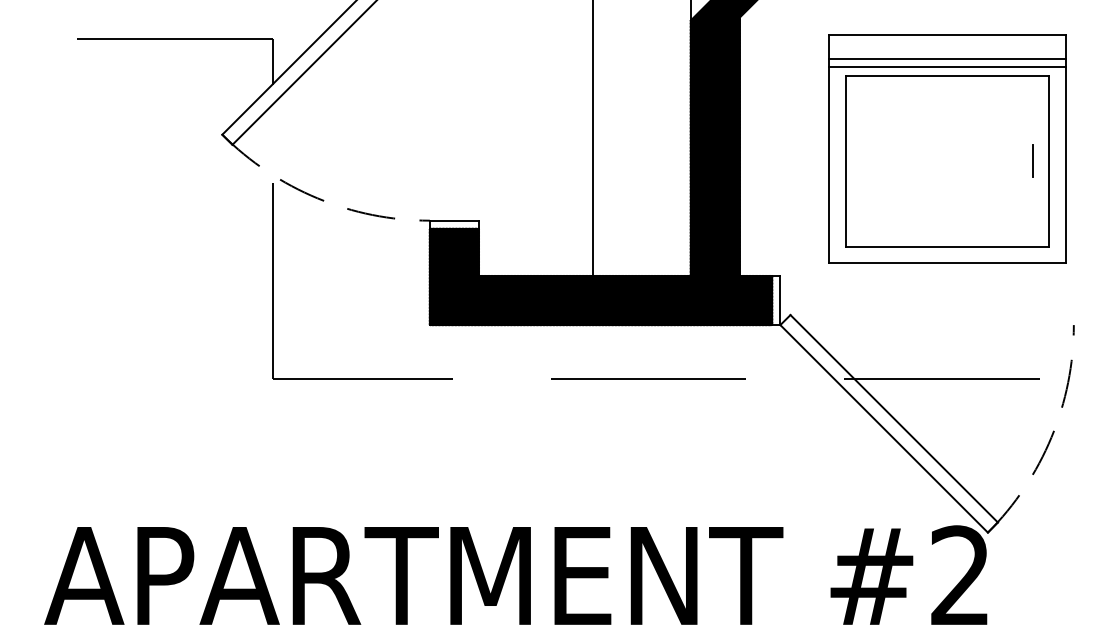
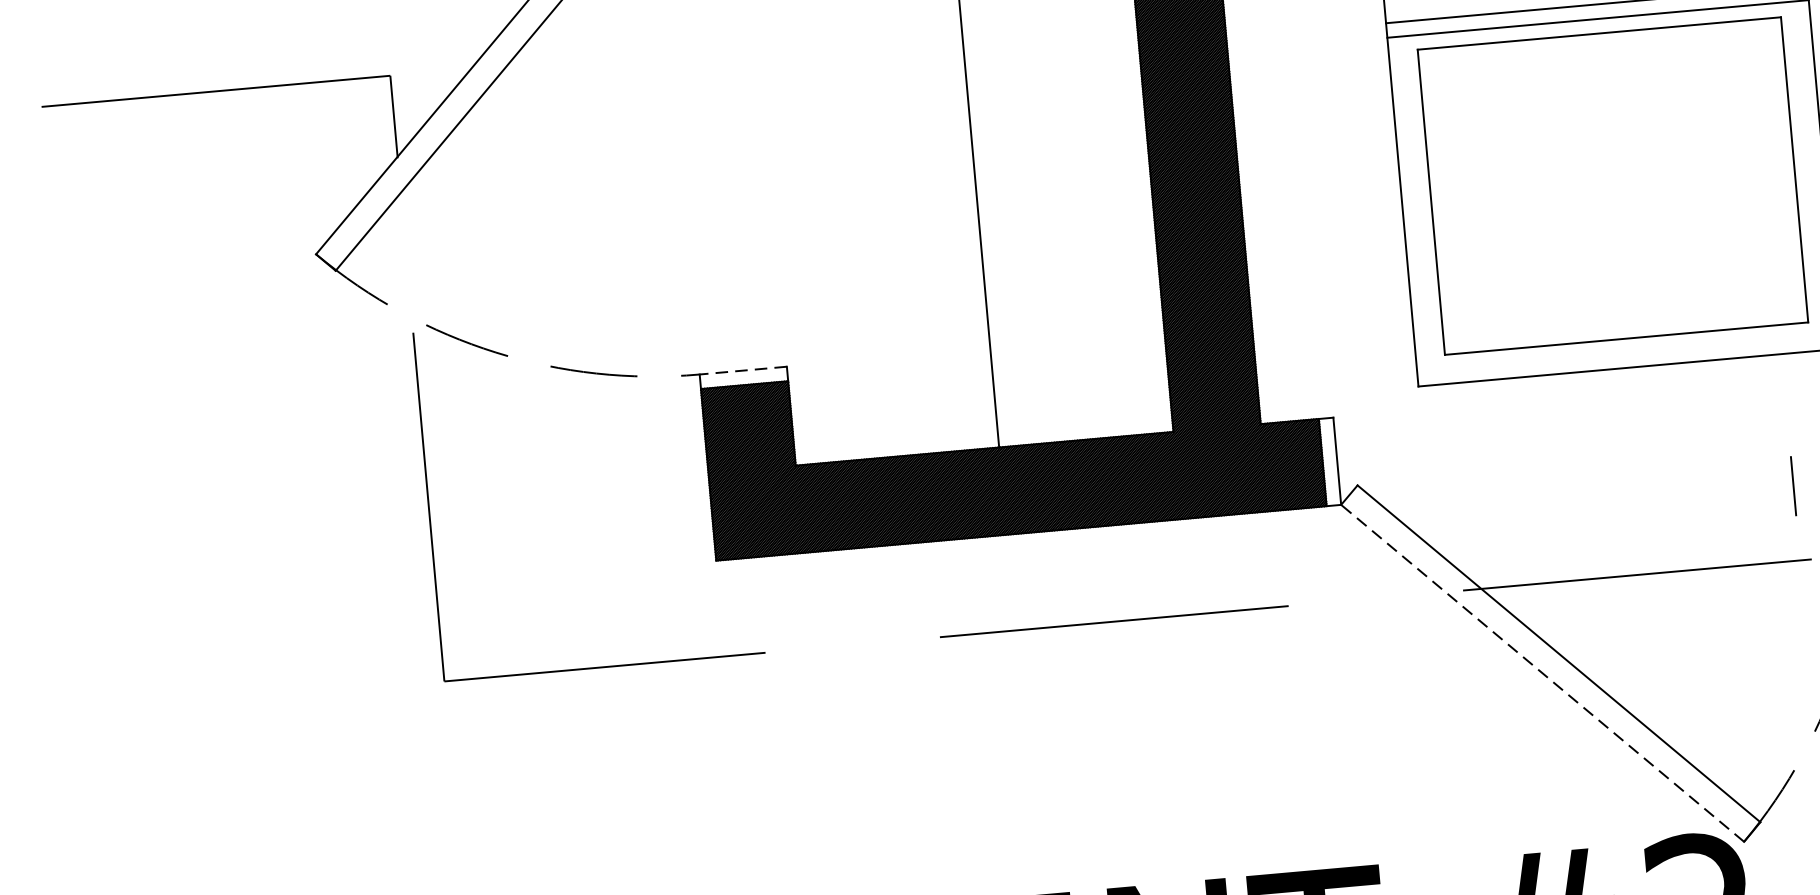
line: (1032, 160) -> (1792, 485), moved
line: (453, 220) -> (741, 370), solid -> dashed
line: (884, 428) -> (1543, 672), solid -> dashed

